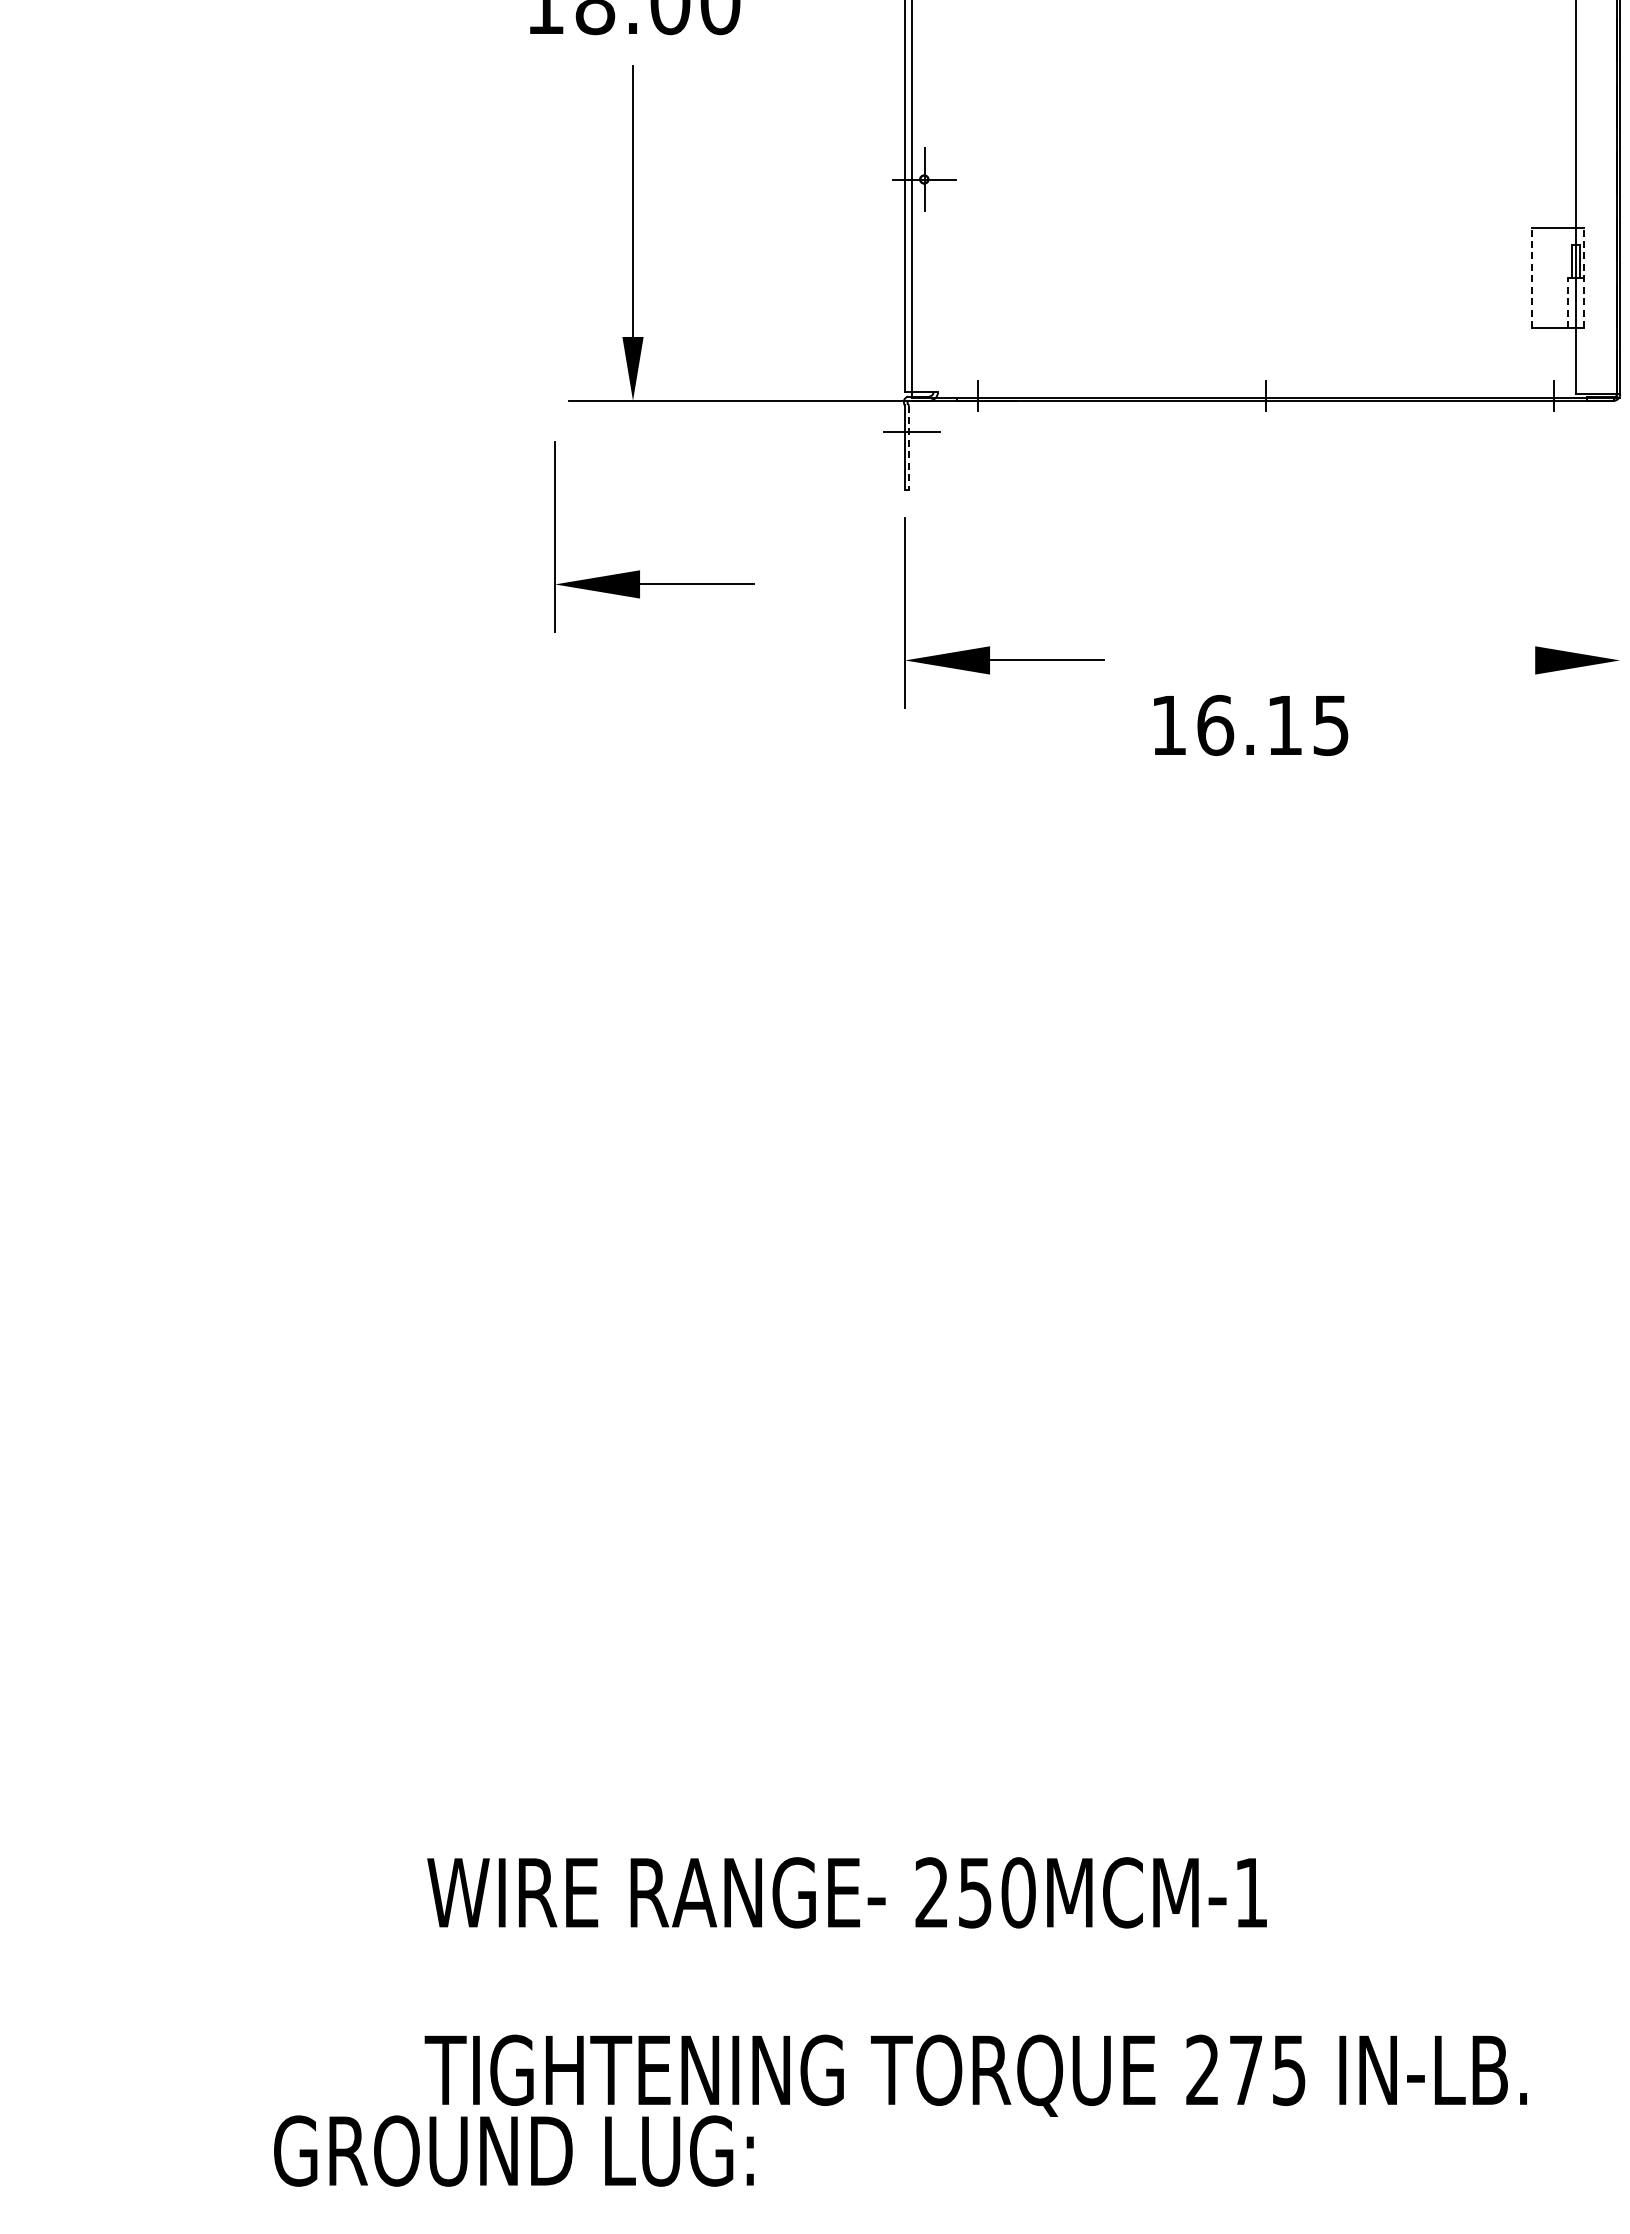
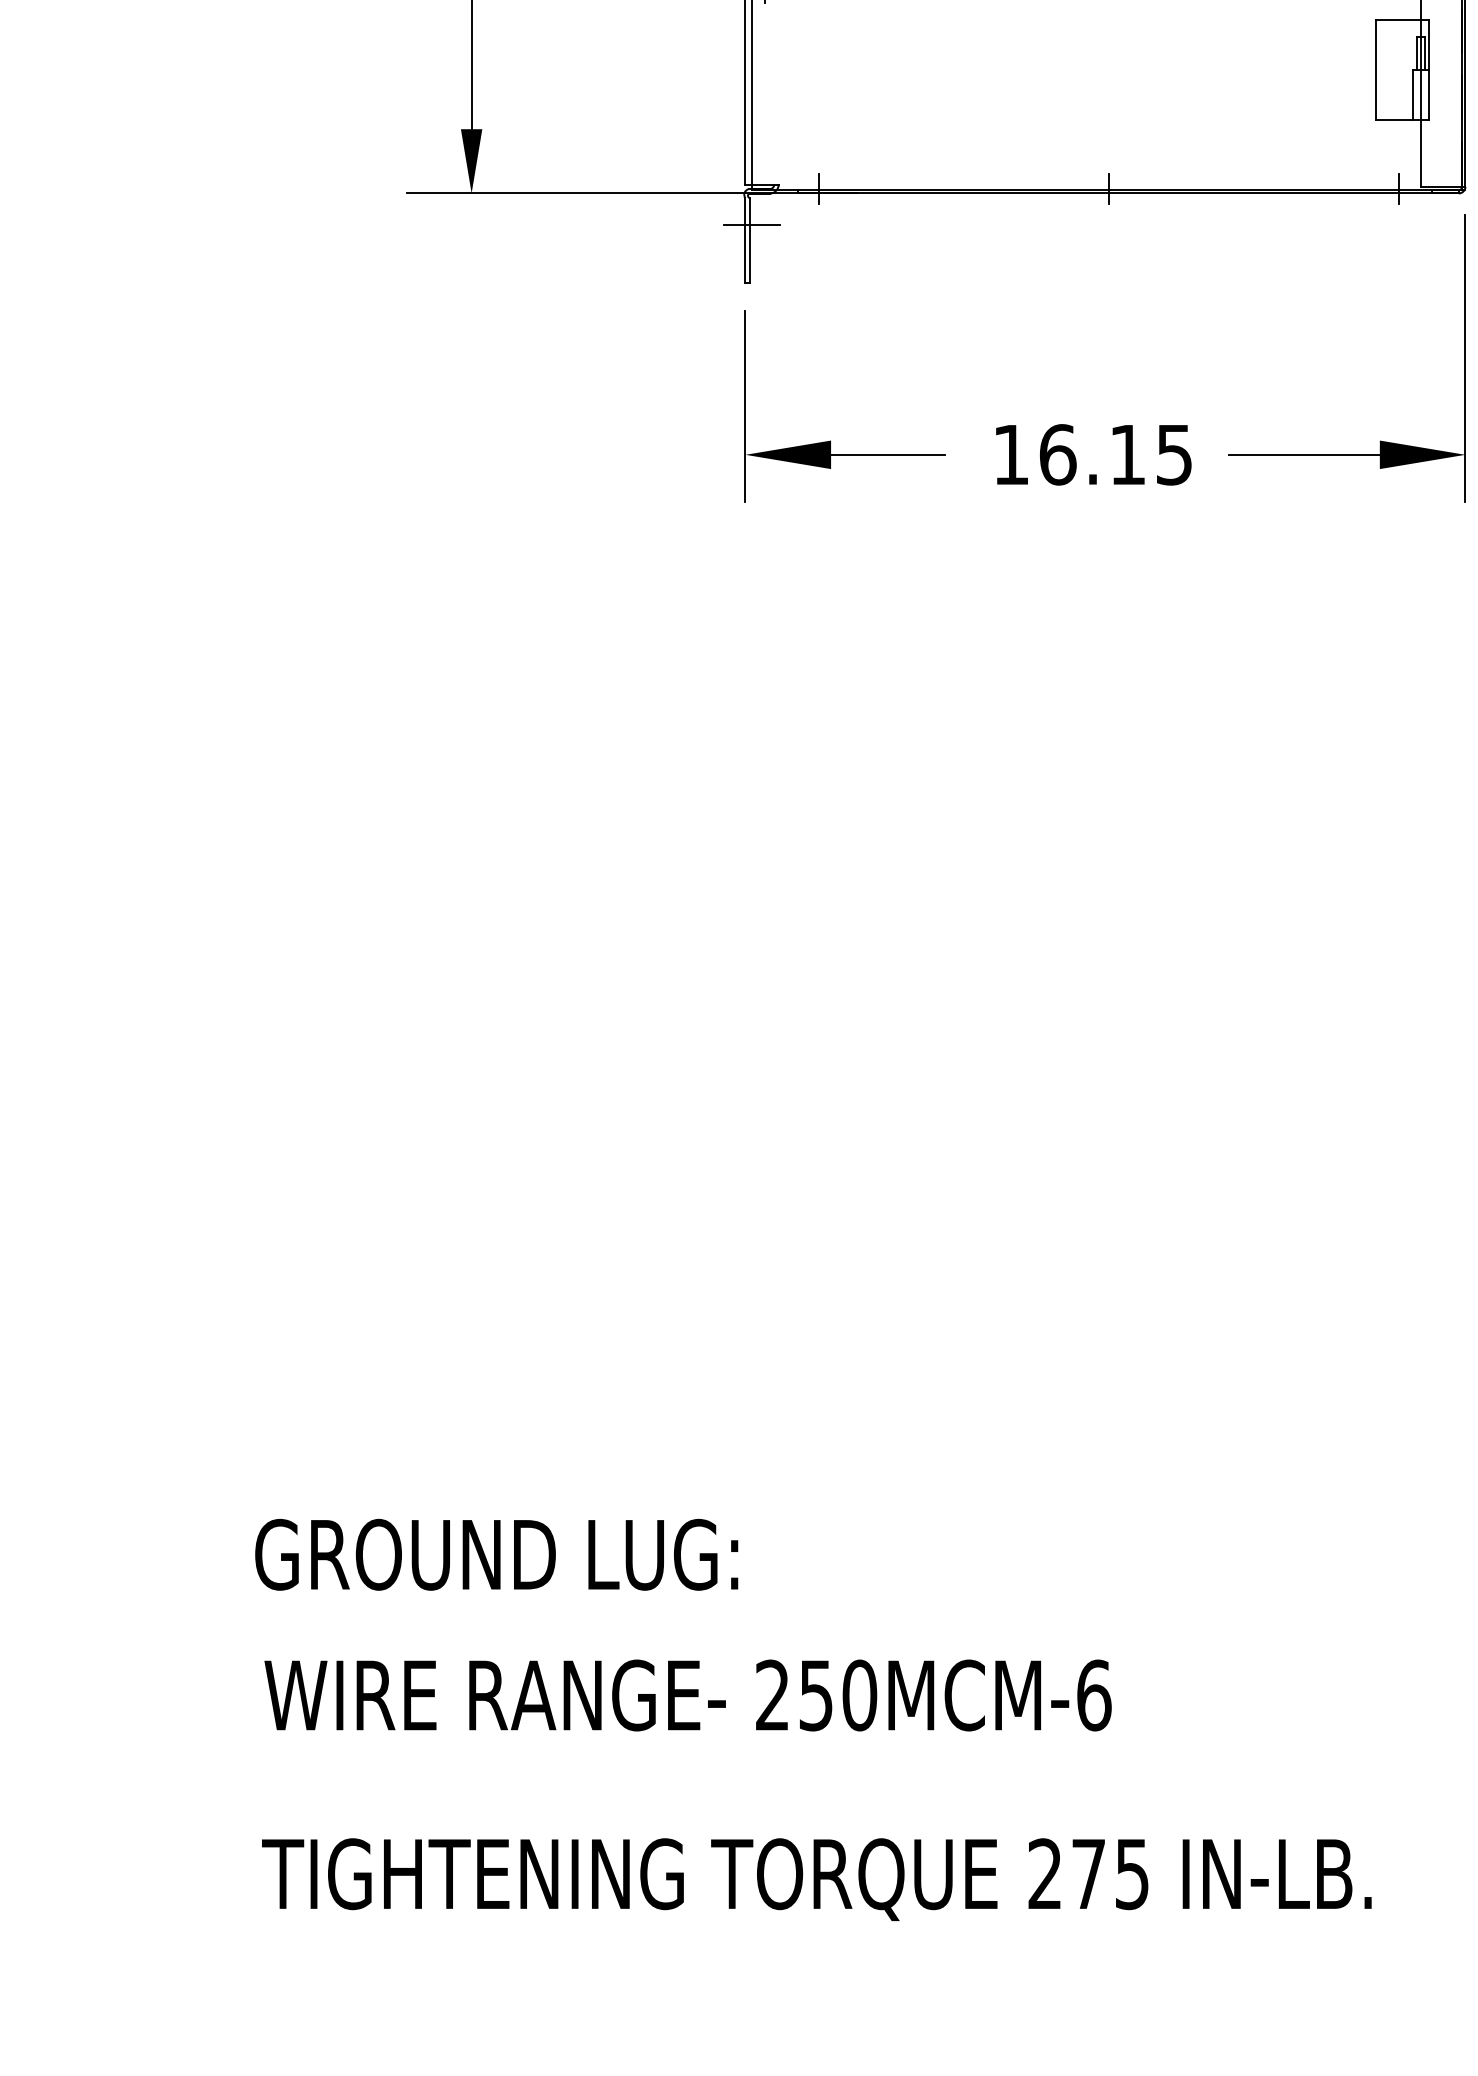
line: (1531, 278) -> (1376, 70), dashed -> solid
line: (1584, 278) -> (1429, 70), dashed -> solid
line: (1567, 303) -> (1412, 95), dashed -> solid
line: (909, 447) -> (749, 240), dashed -> solid
line: (1620, 564) -> (1465, 358), added
part: (639, 570) -> (478, 364), removed
line: (1460, 660) -> (1304, 454), added
text: (1251, 725) -> (1094, 454), moved
text: (1251, 1892) -> (1094, 1695), 250MCM-1 -> 250MCM-6
text: (513, 2150) -> (496, 1554), moved

